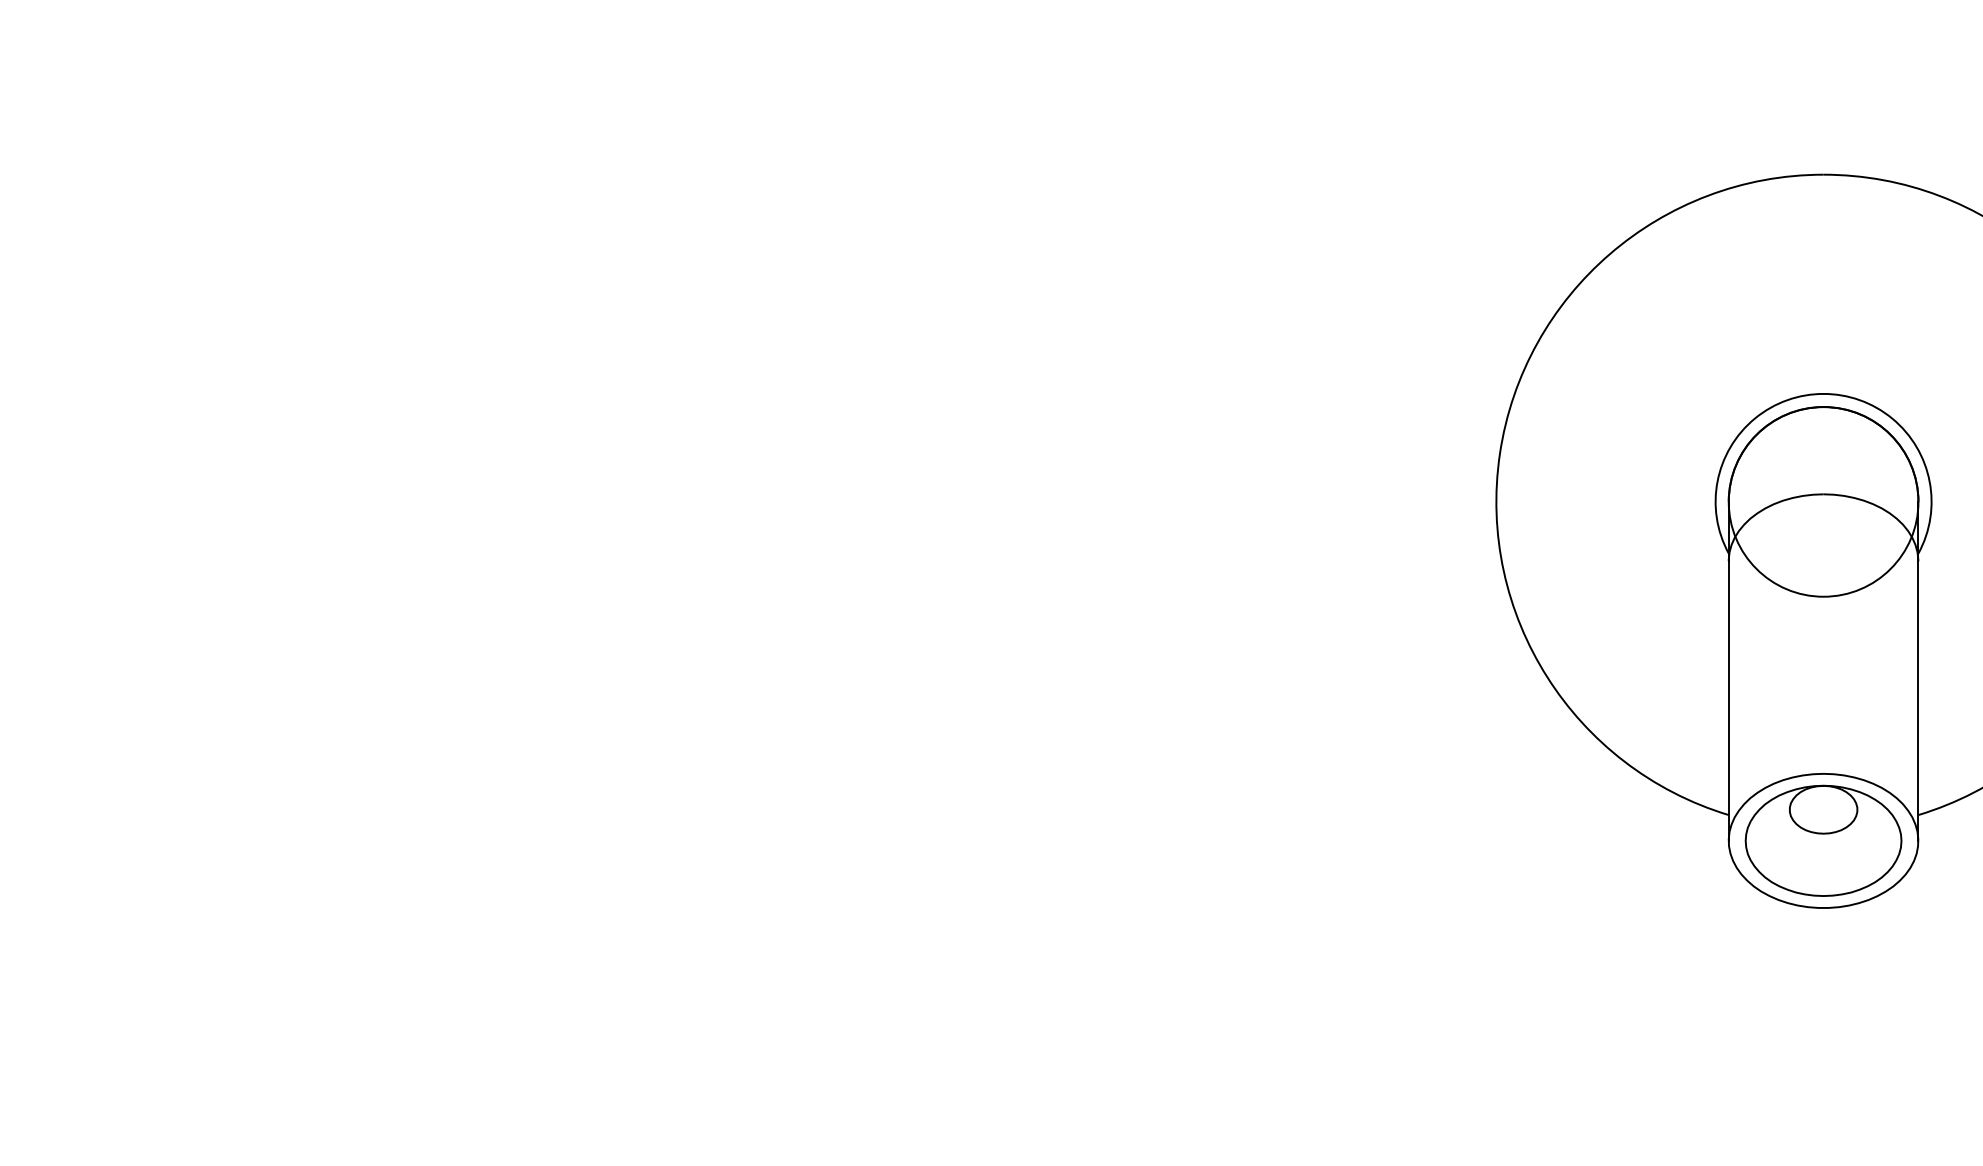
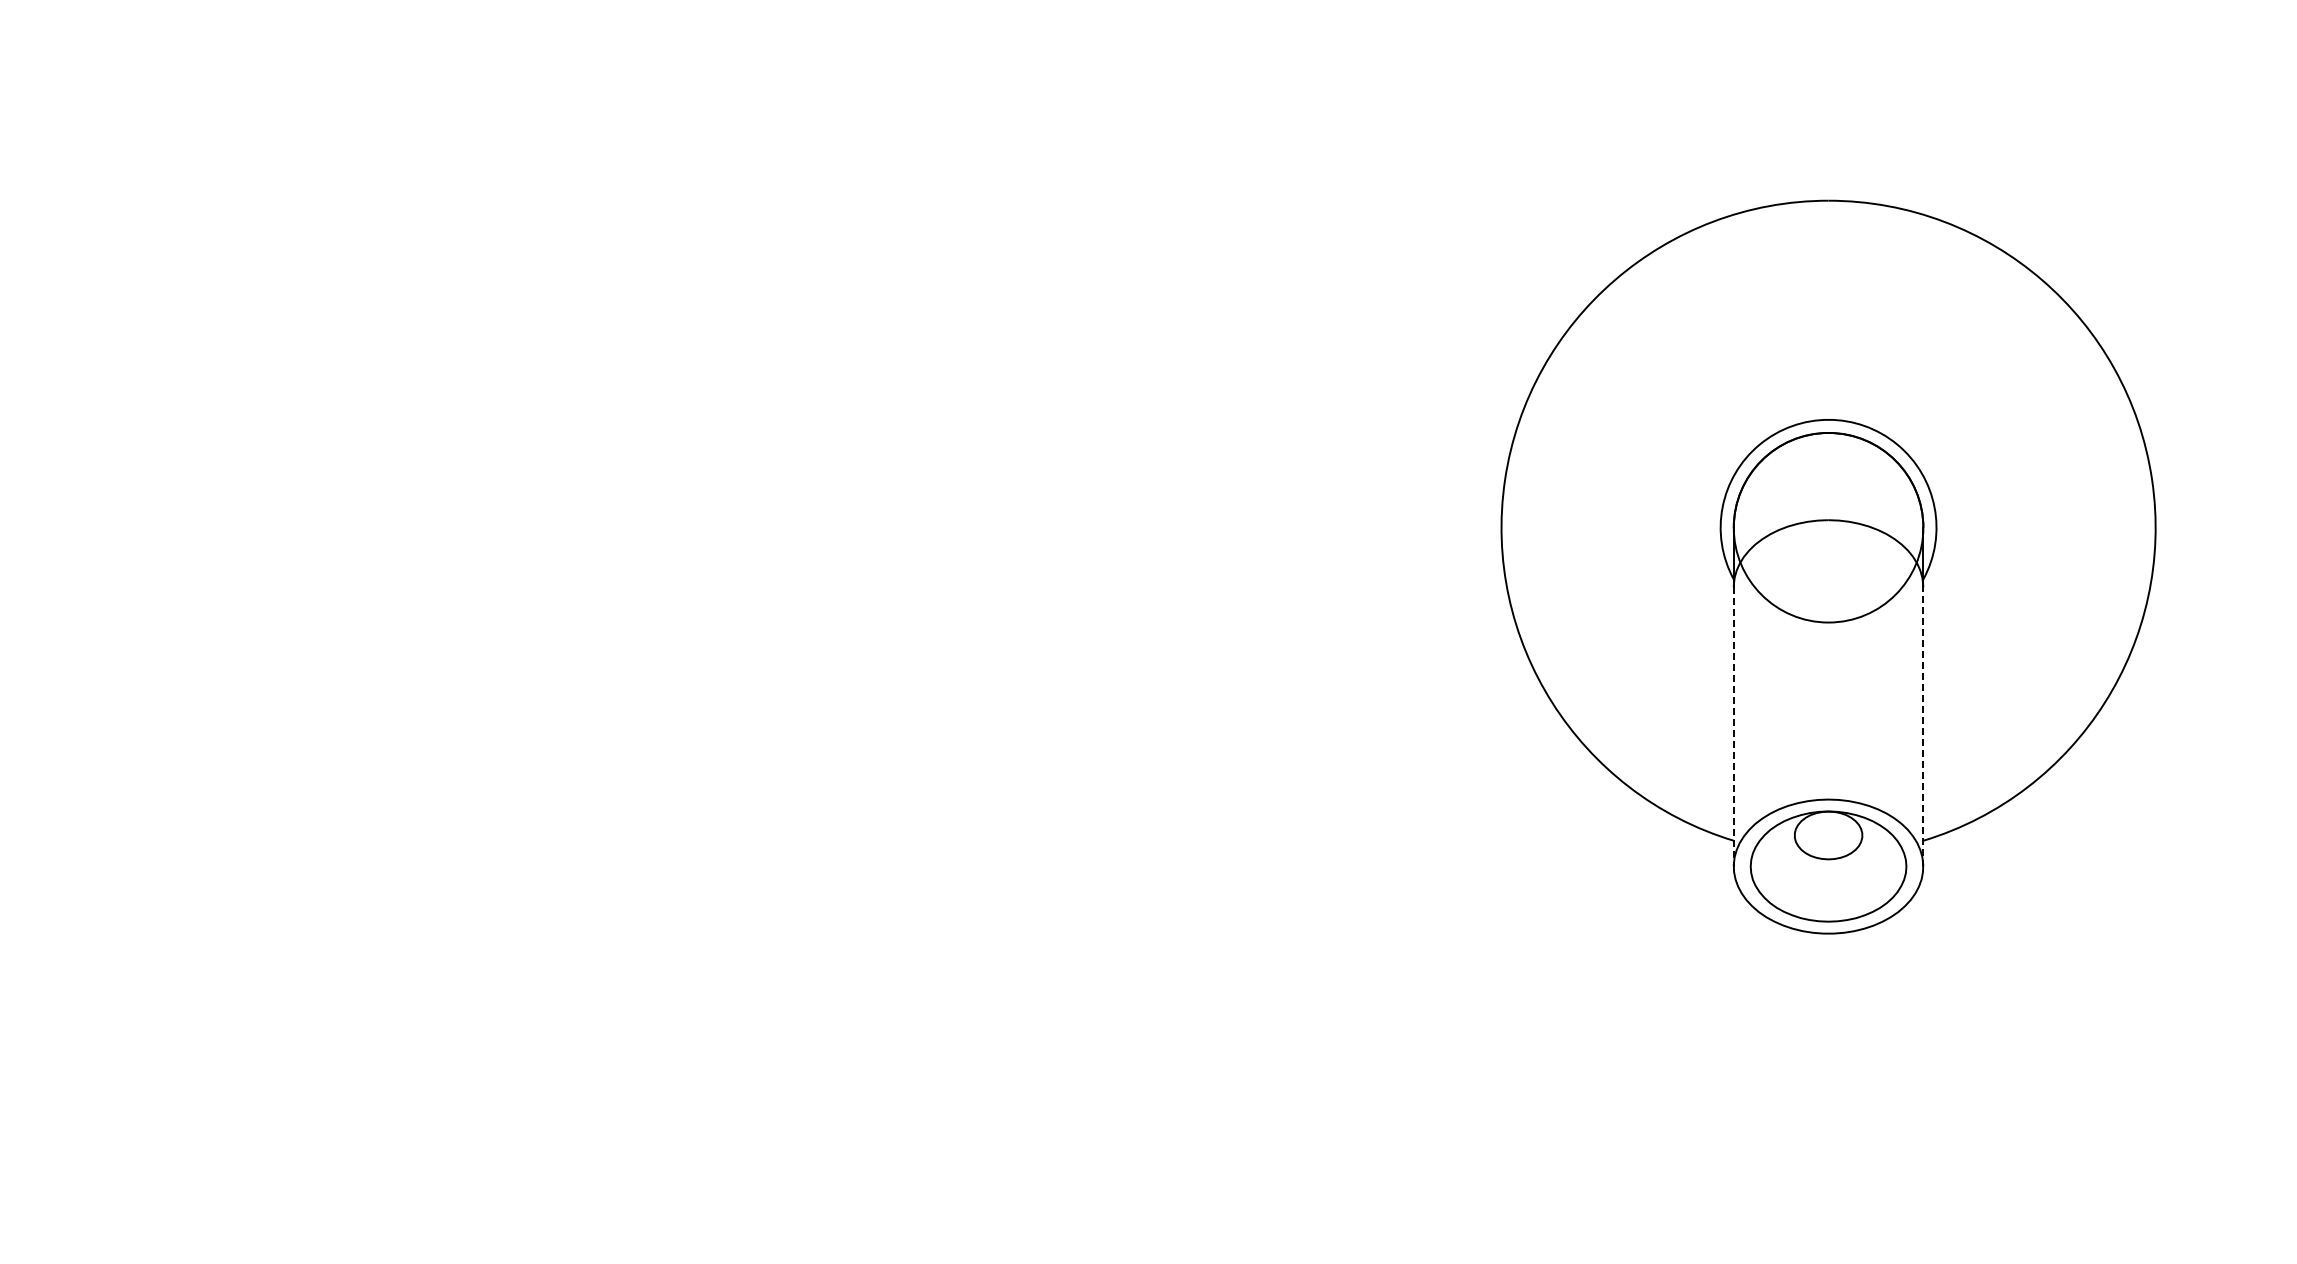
line: (1728, 700) -> (1733, 726), solid -> dashed
line: (1918, 700) -> (1923, 726), solid -> dashed

